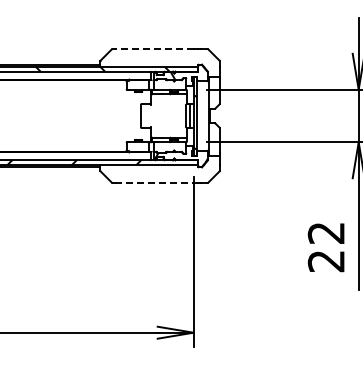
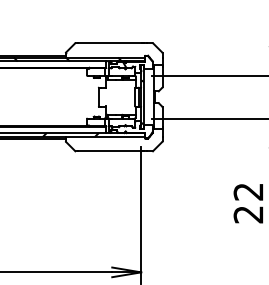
line: (154, 49) -> (109, 43), dashed -> solid
line: (154, 183) -> (109, 151), dashed -> solid

